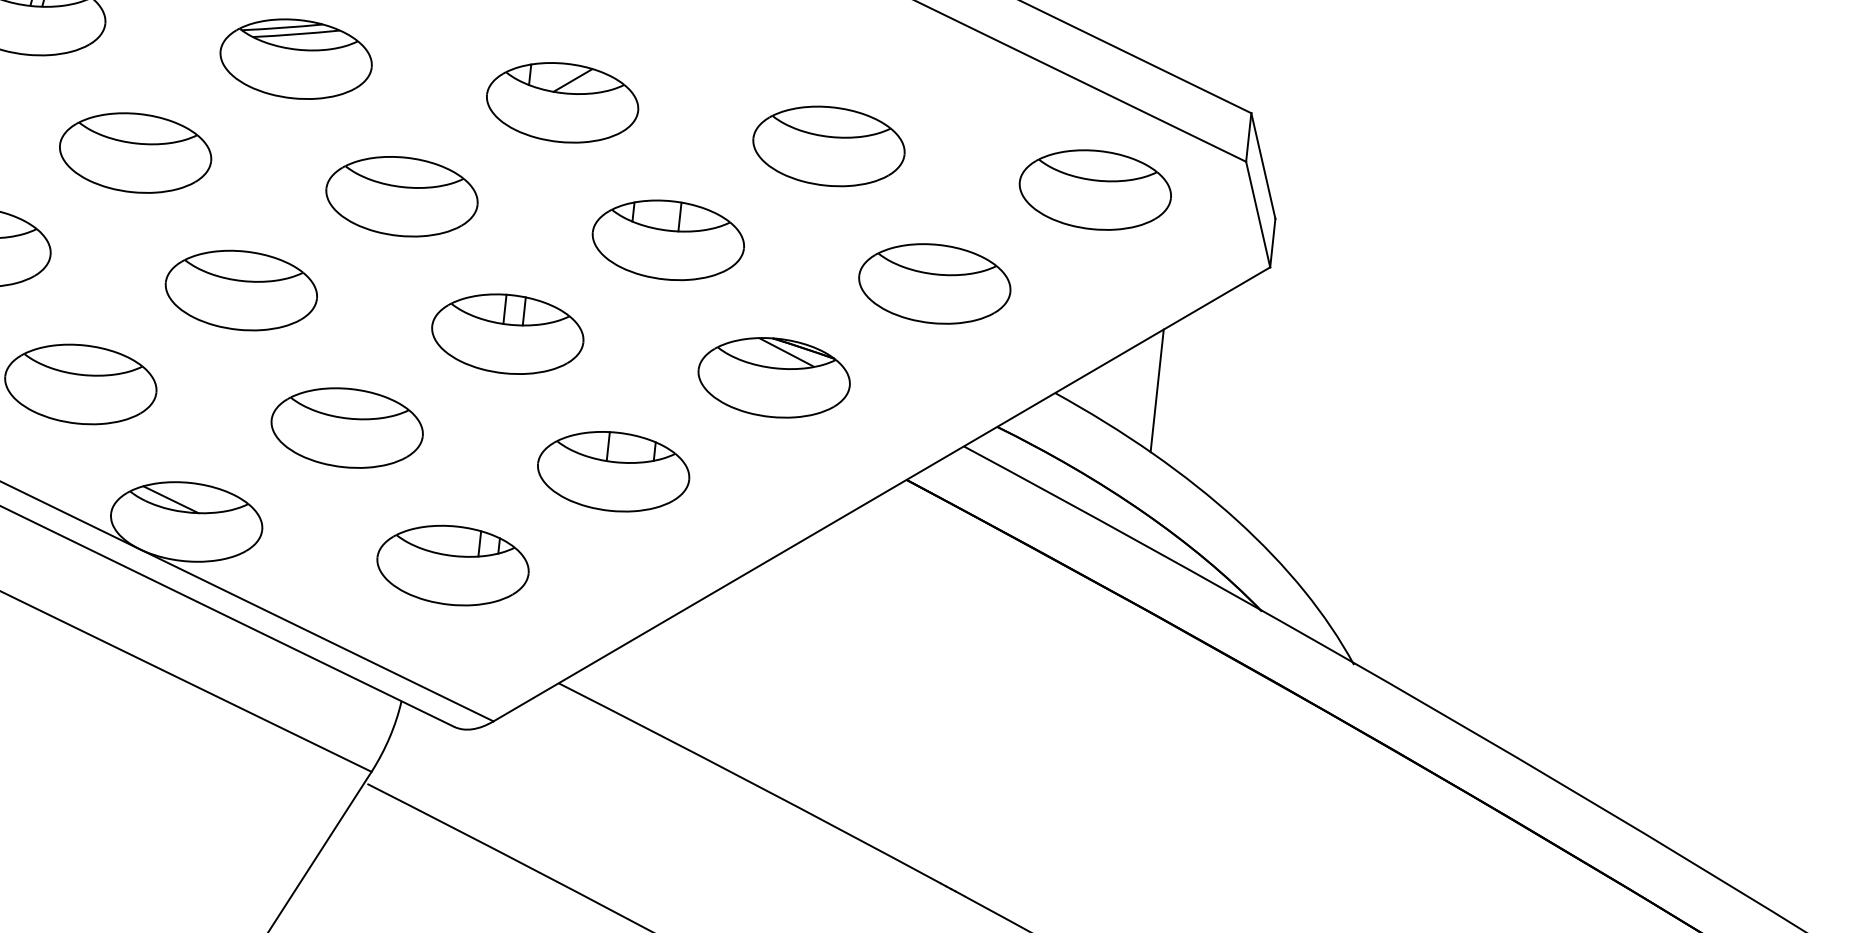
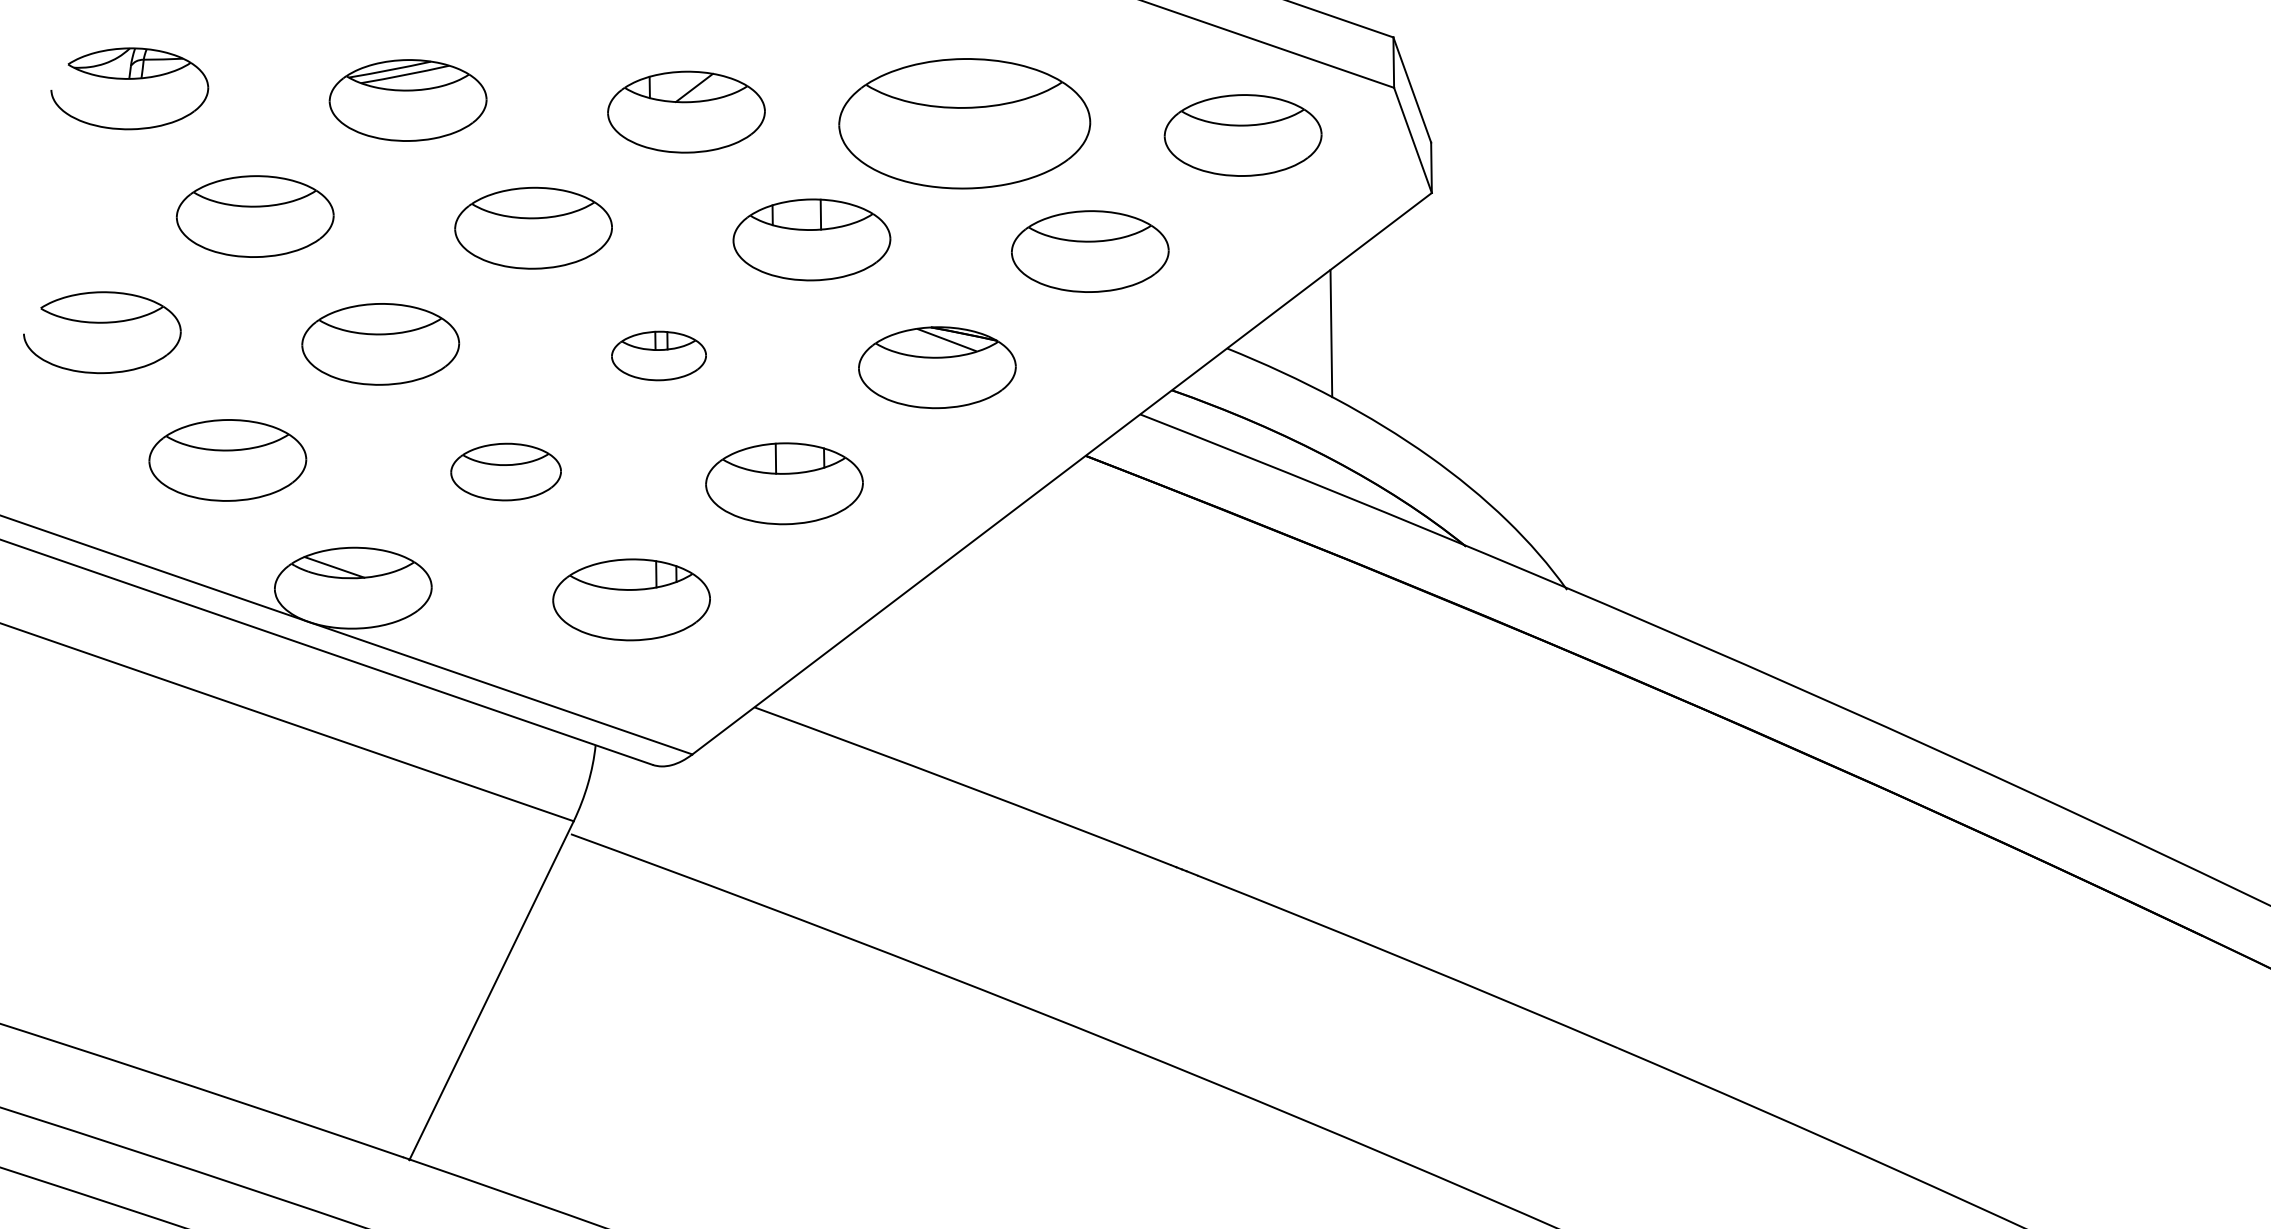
part: (828, 146) -> (964, 123), size x1.6
part: (507, 333) -> (658, 355), size x0.6
part: (346, 427) -> (505, 471), size x0.7

